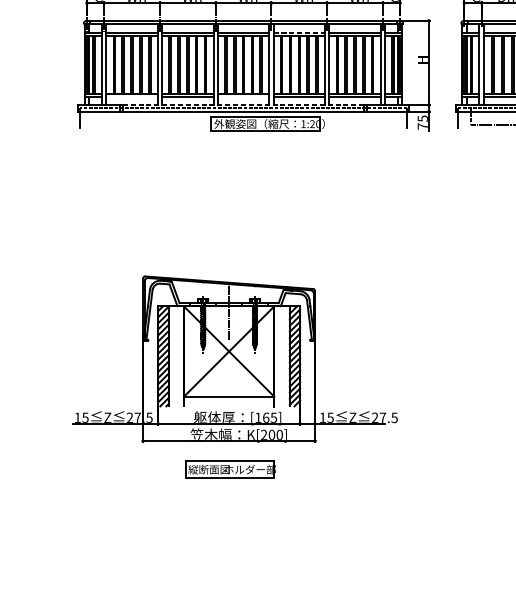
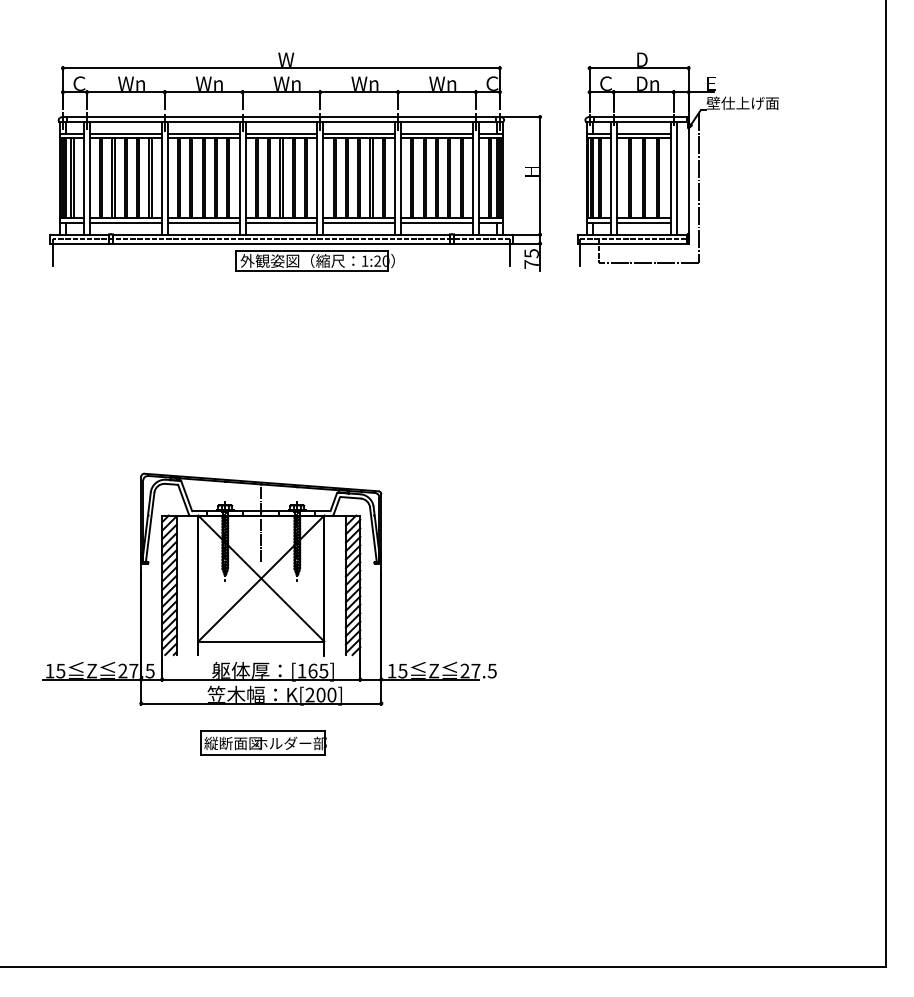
line: (299, 32) -> (359, 133), dashed -> solid
line: (131, 96) -> (125, 222), added
line: (243, 96) -> (281, 222), added
line: (242, 105) -> (280, 234), dashed -> solid

